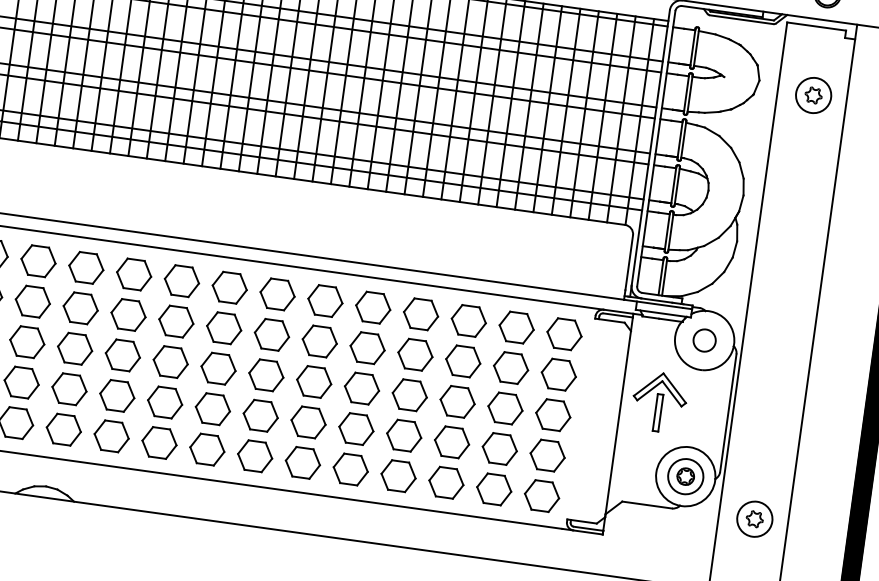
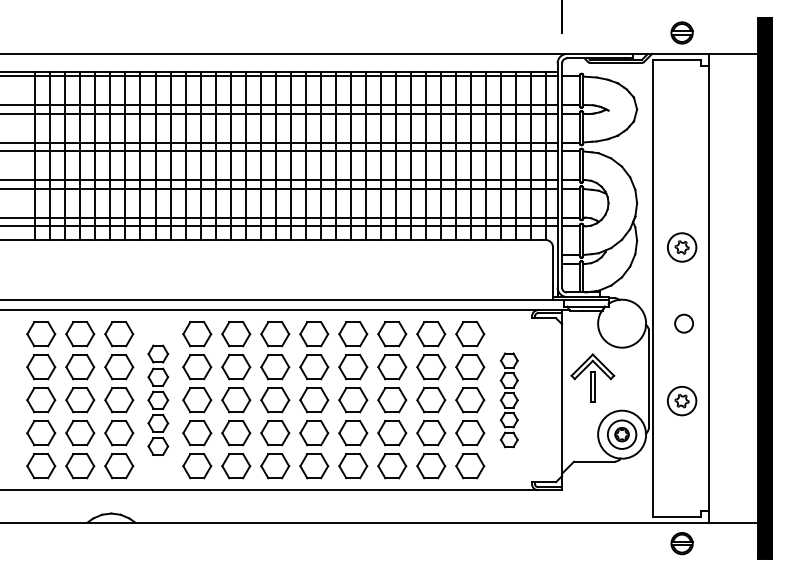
part: (814, 95) -> (682, 247), moved
circle: (703, 340) -> (683, 323), moved
part: (123, 355) -> (158, 400), size x0.7
part: (553, 415) -> (509, 400), size x0.6
part: (755, 519) -> (682, 401), moved

